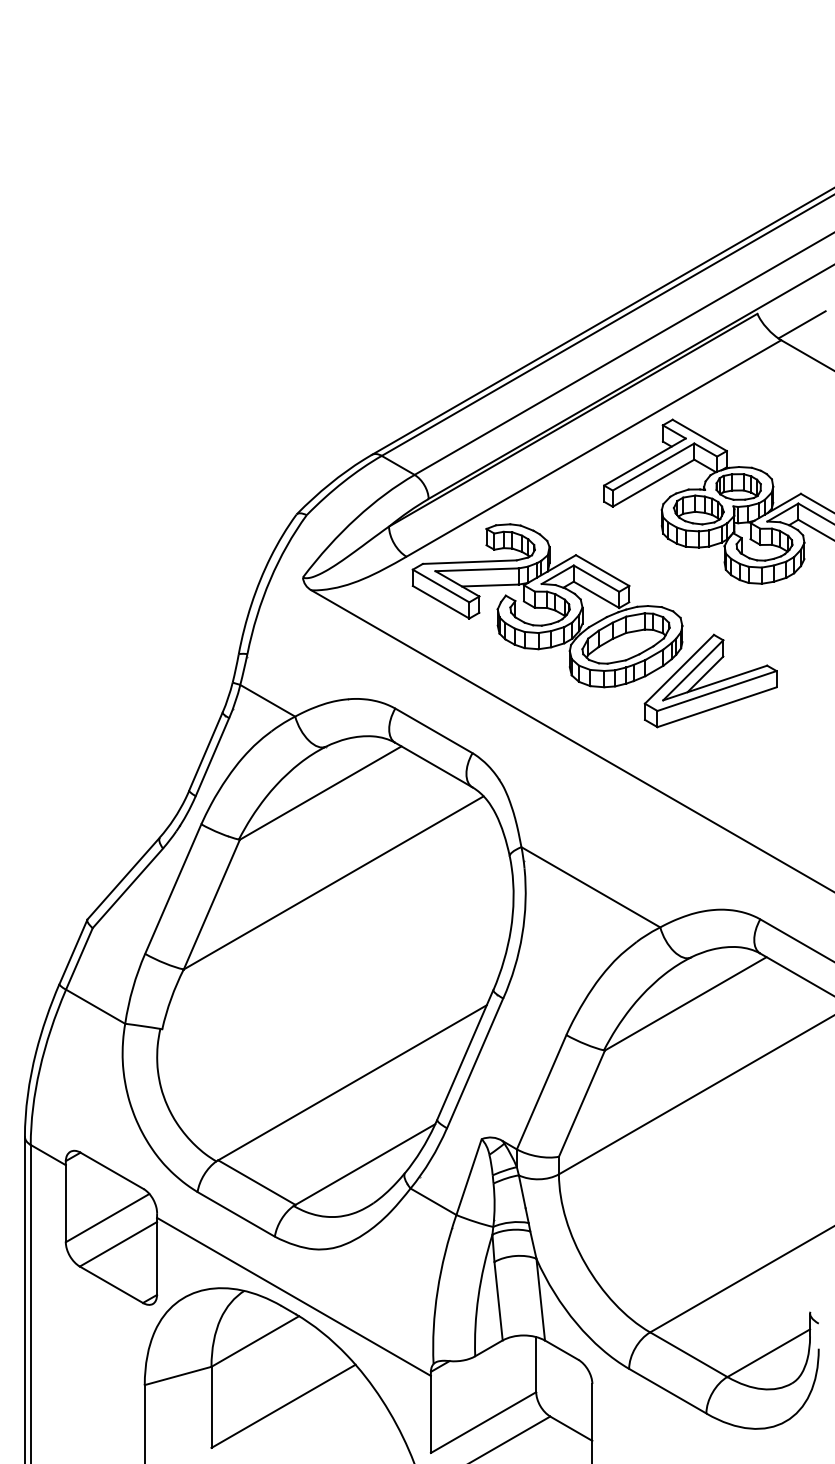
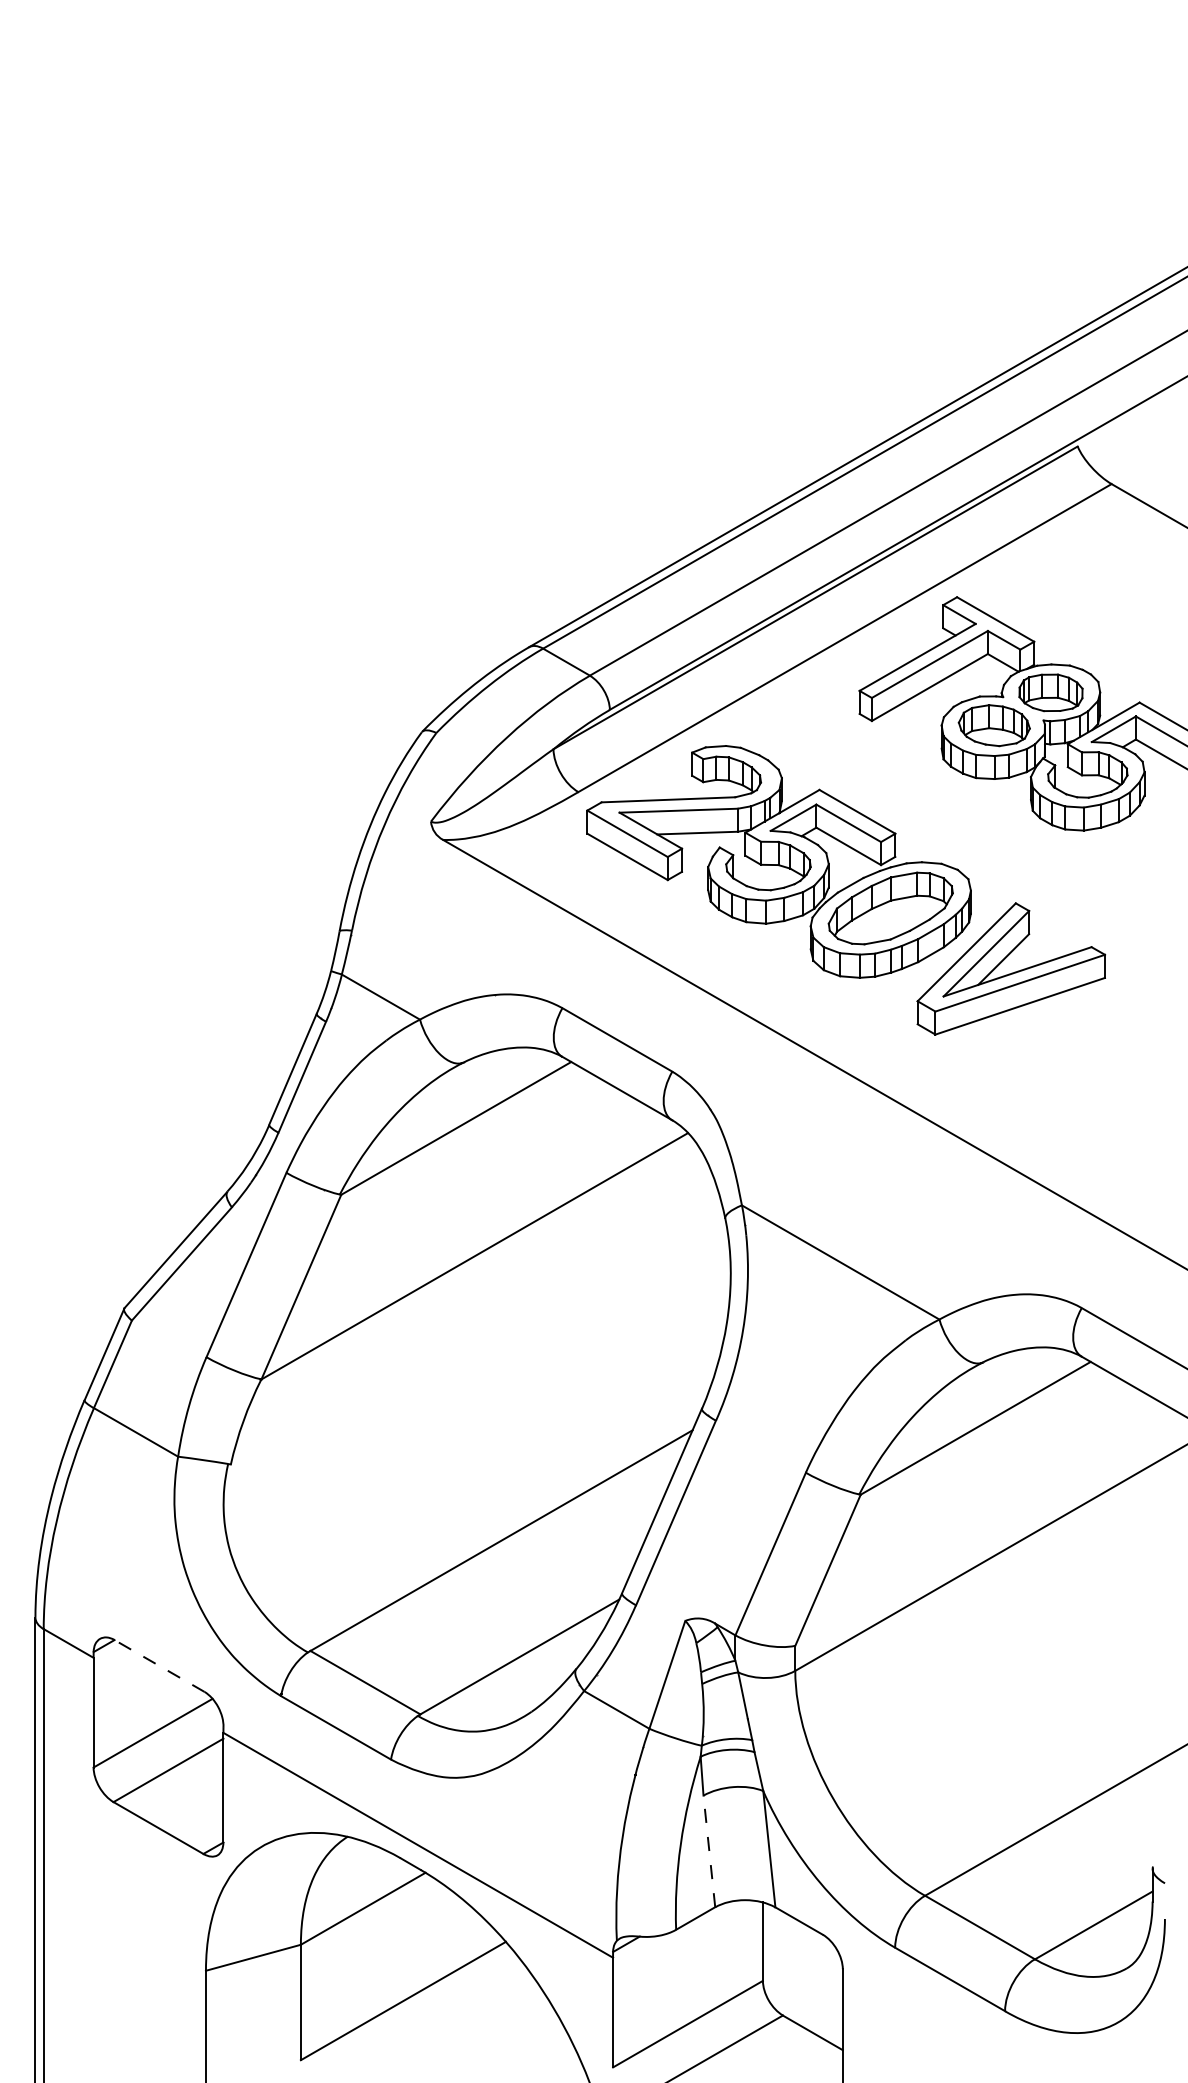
line: (801, 324) -> (1140, 461), removed
line: (112, 1171) -> (159, 1666), solid -> dashed
line: (498, 1300) -> (709, 1850), solid -> dashed

